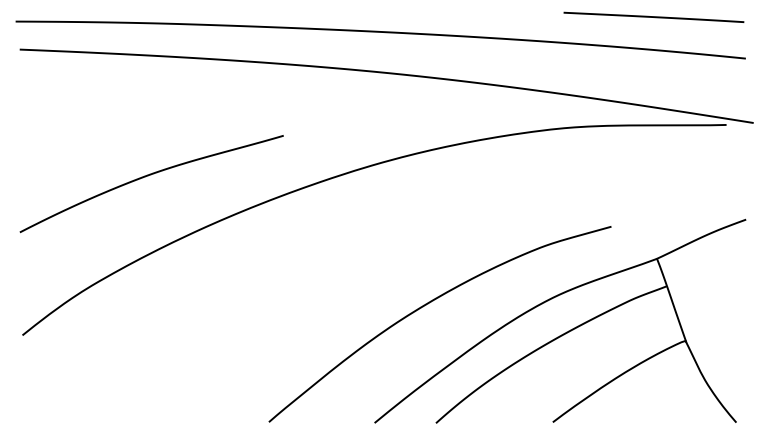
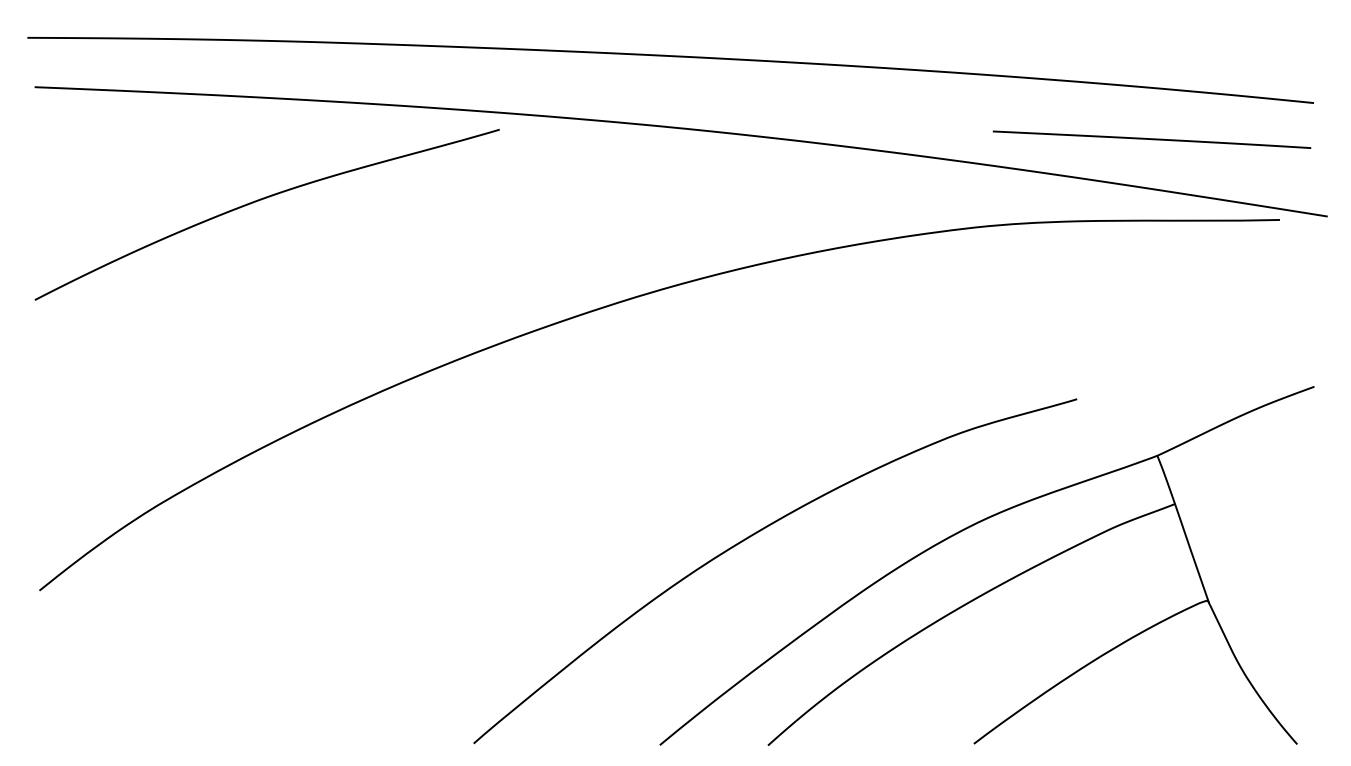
line: (653, 16) -> (1151, 138), moved
curve: (148, 176) -> (261, 201), moved

